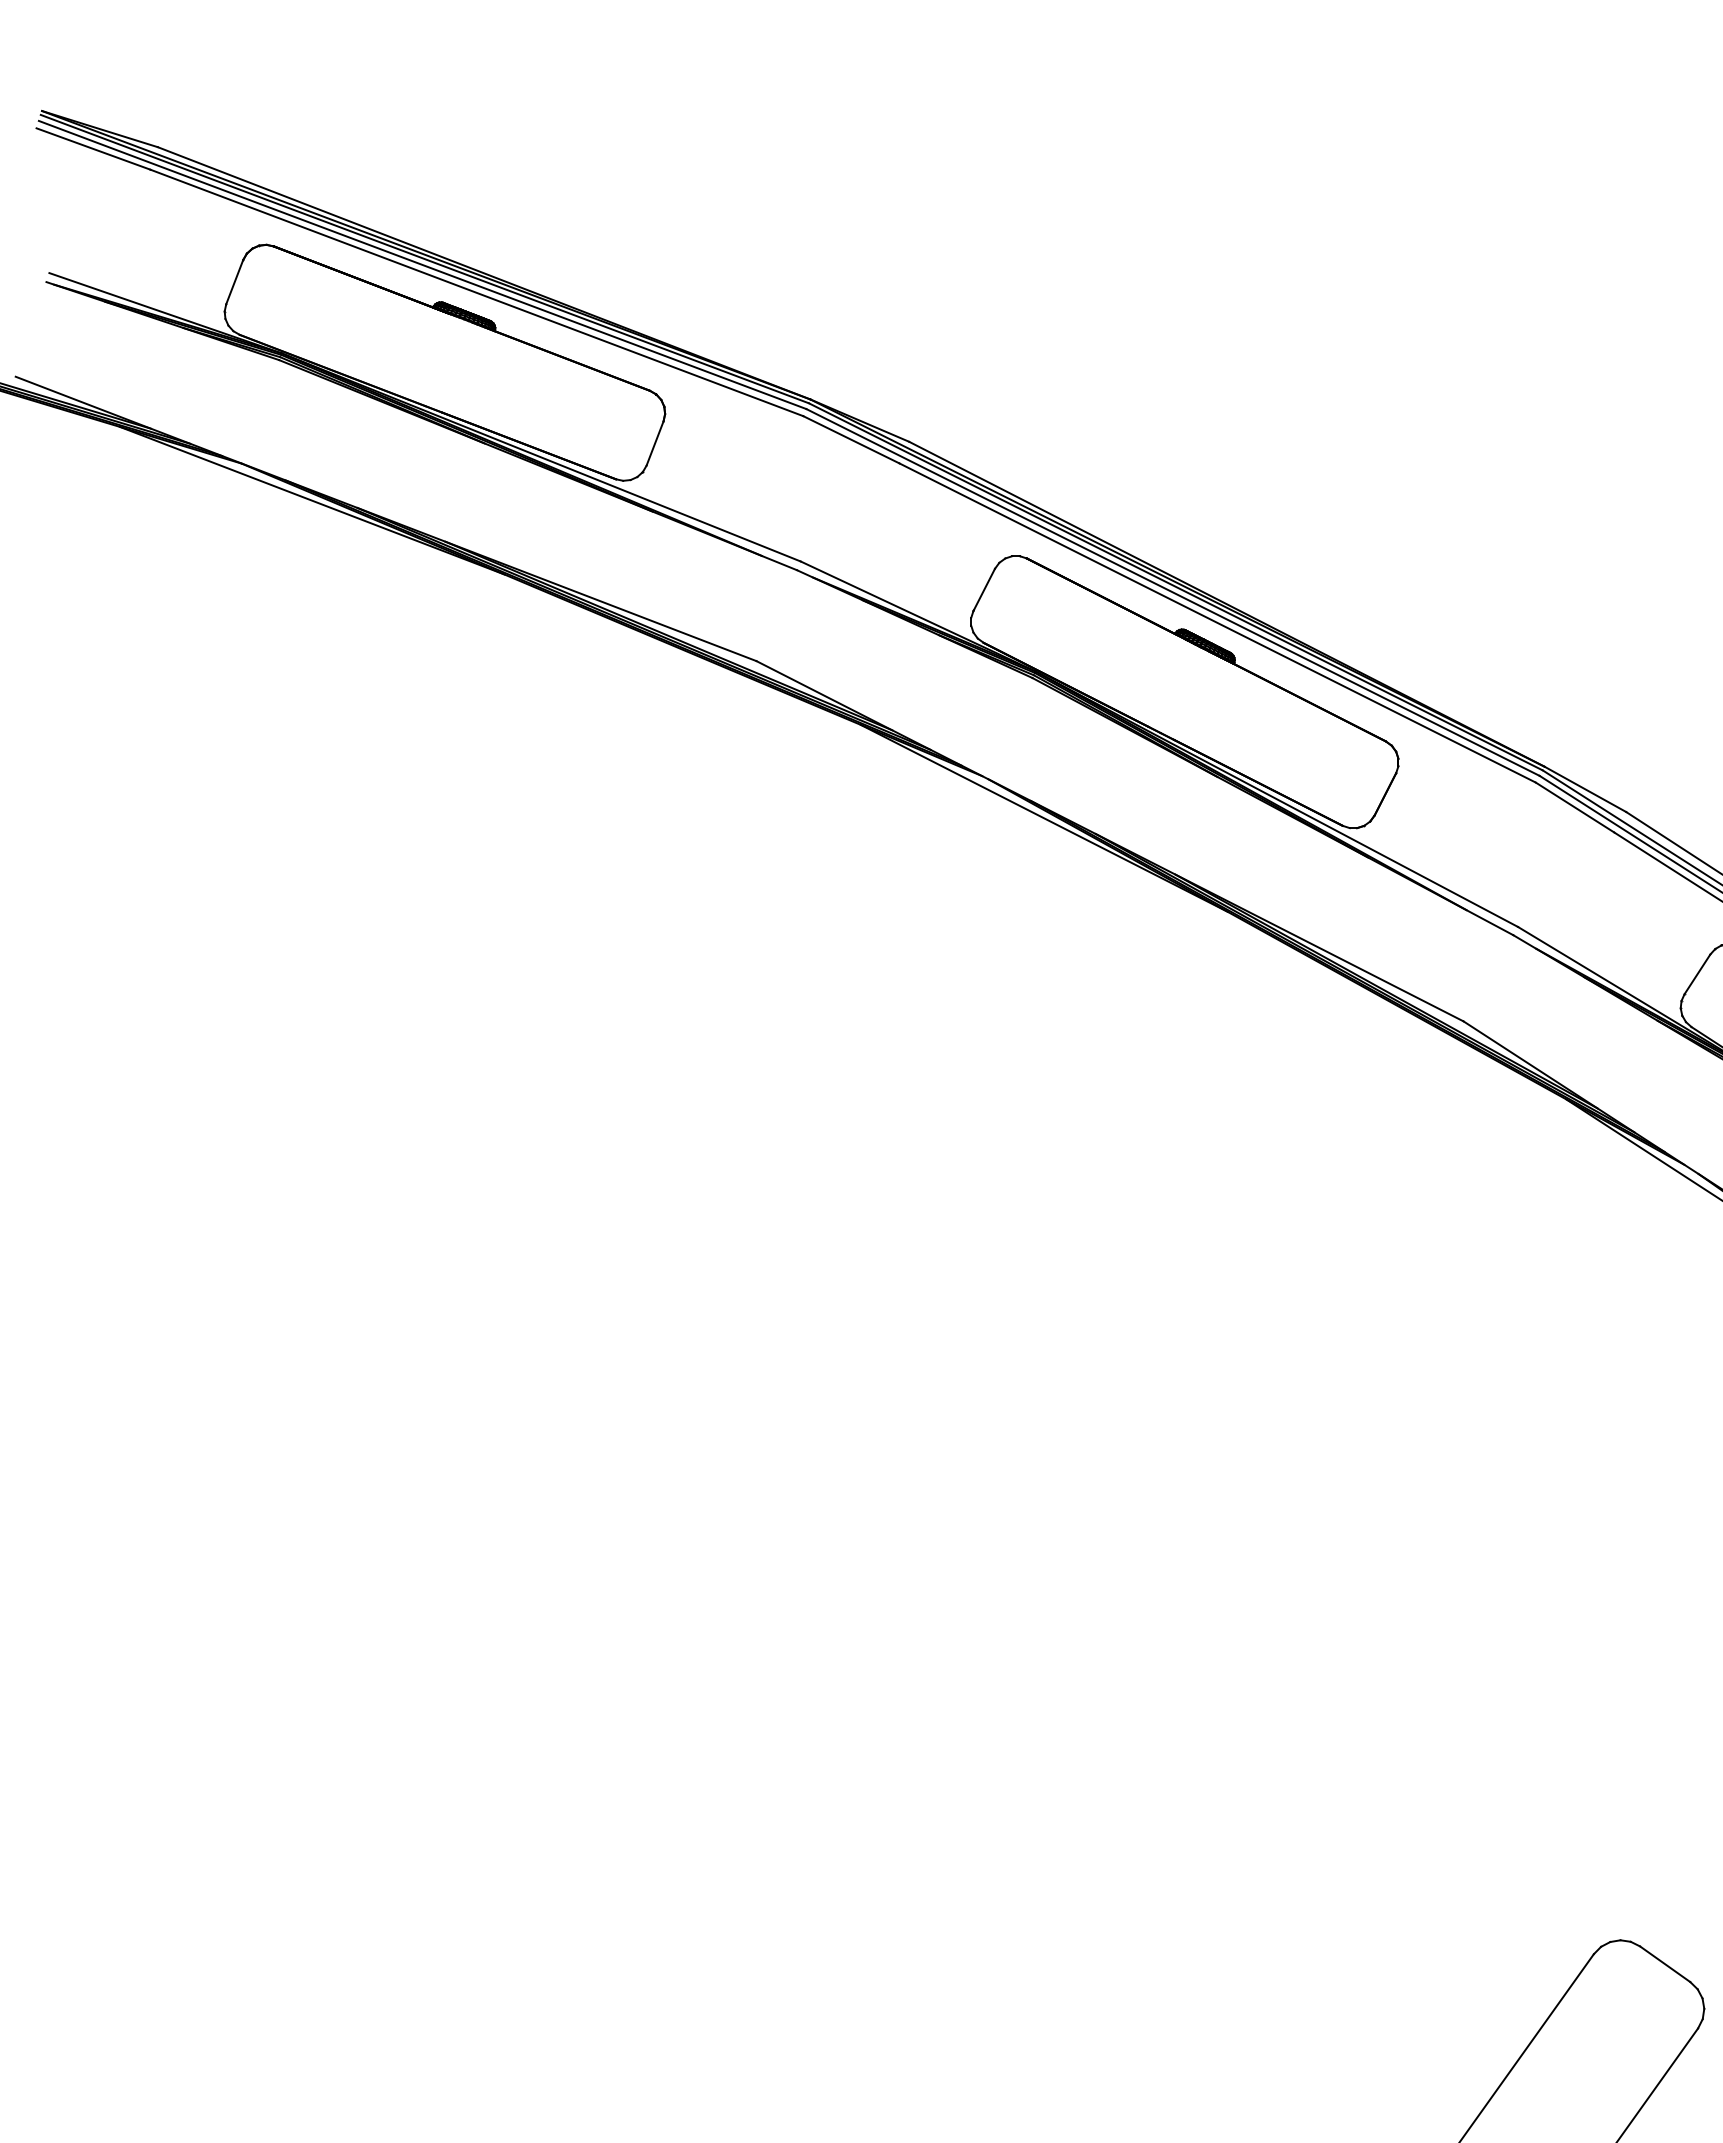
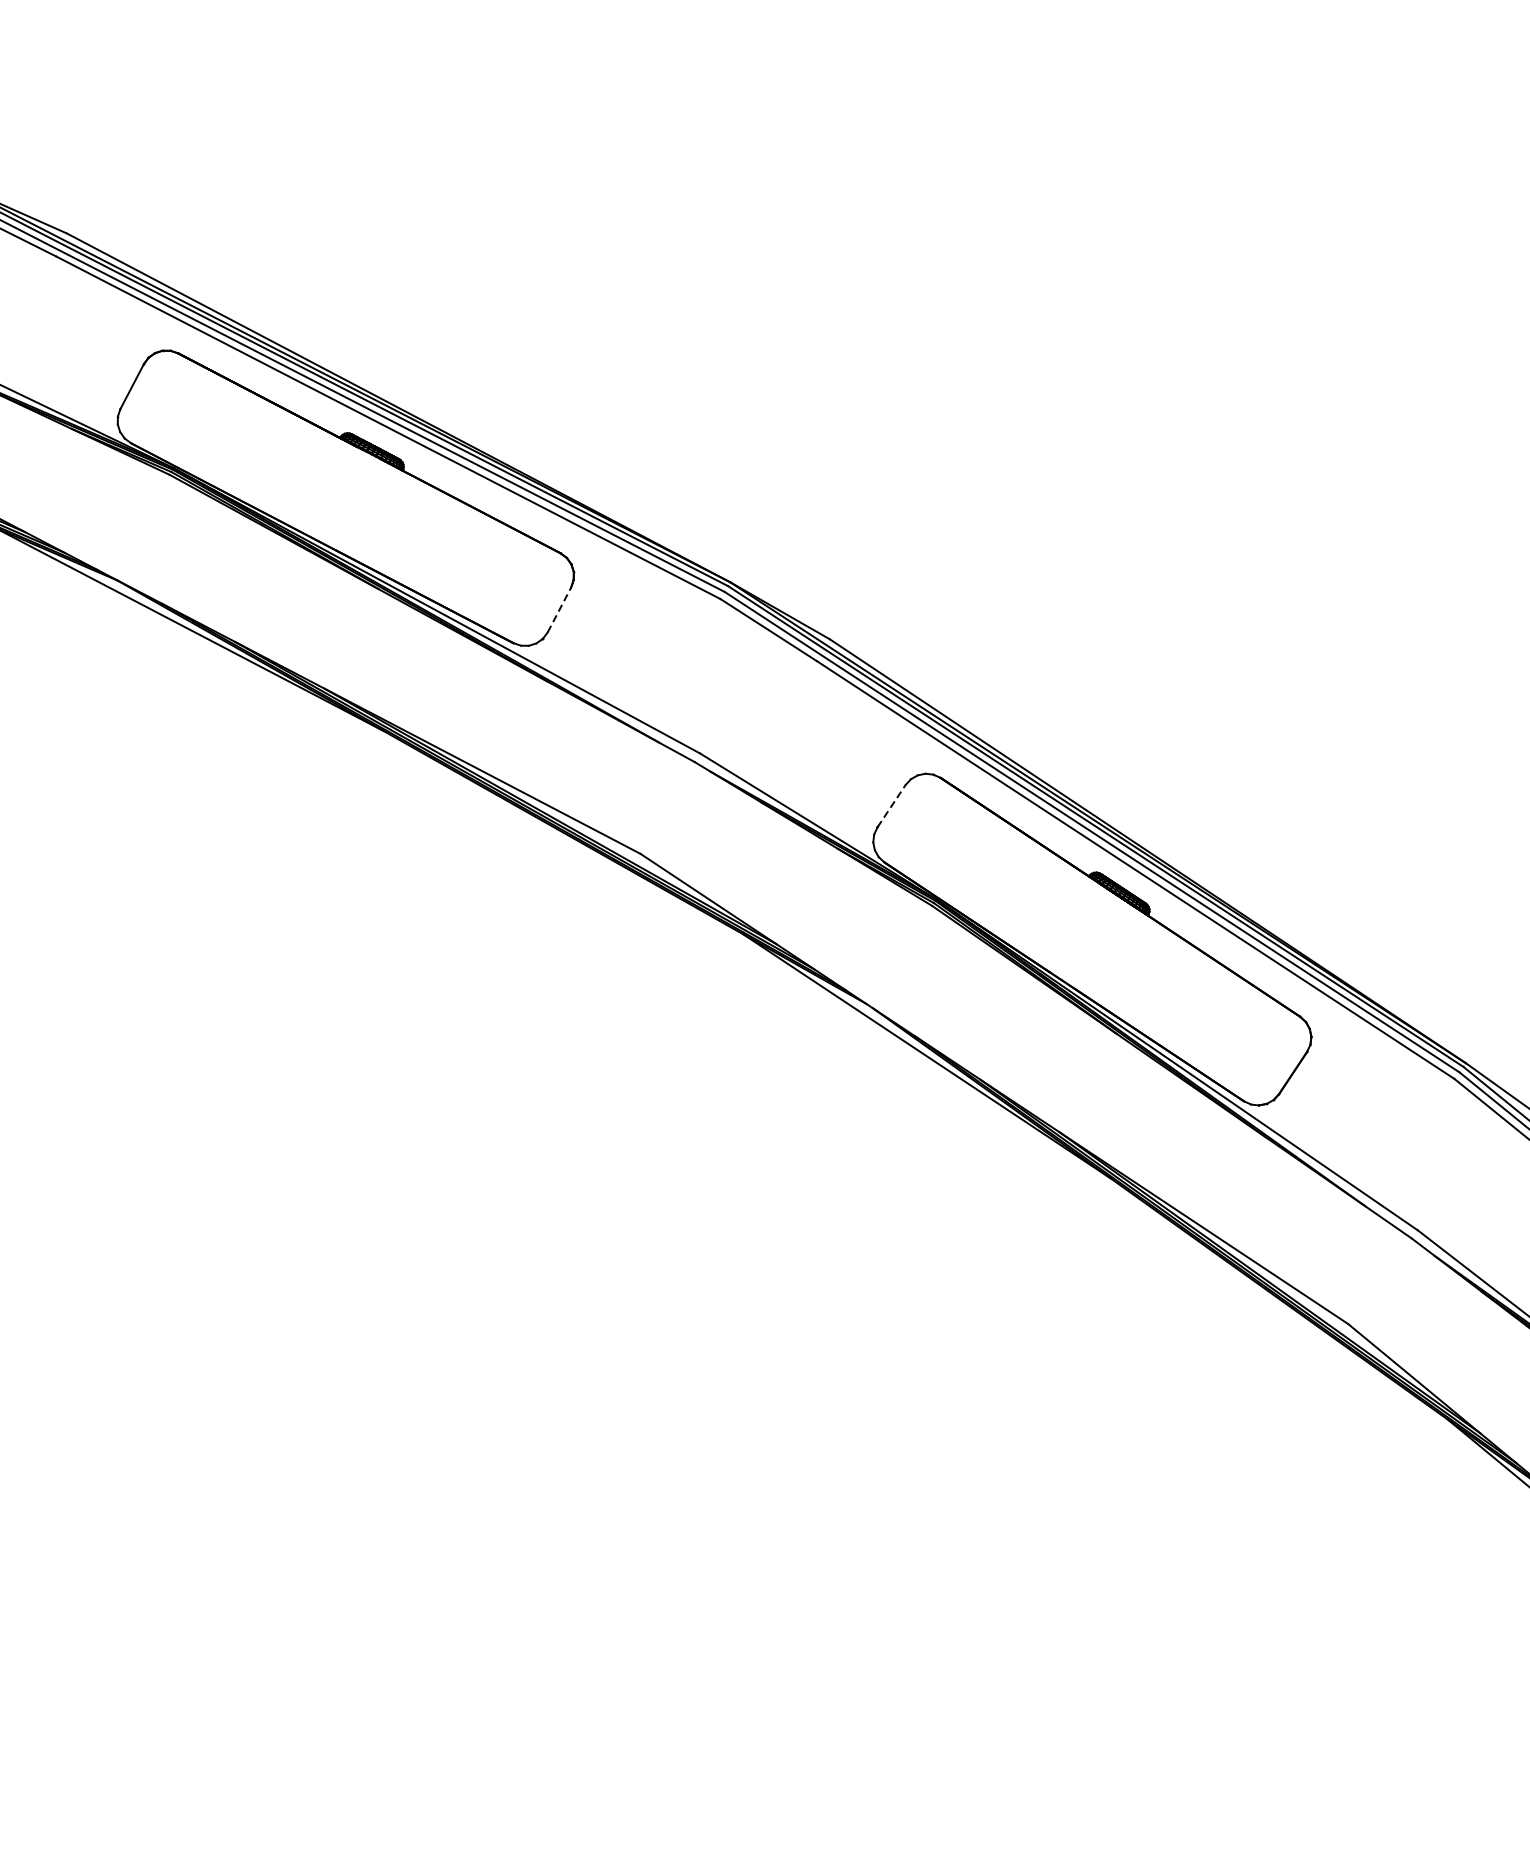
line: (655, 443) -> (559, 609), solid -> dashed
line: (984, 589) -> (891, 805), solid -> dashed

